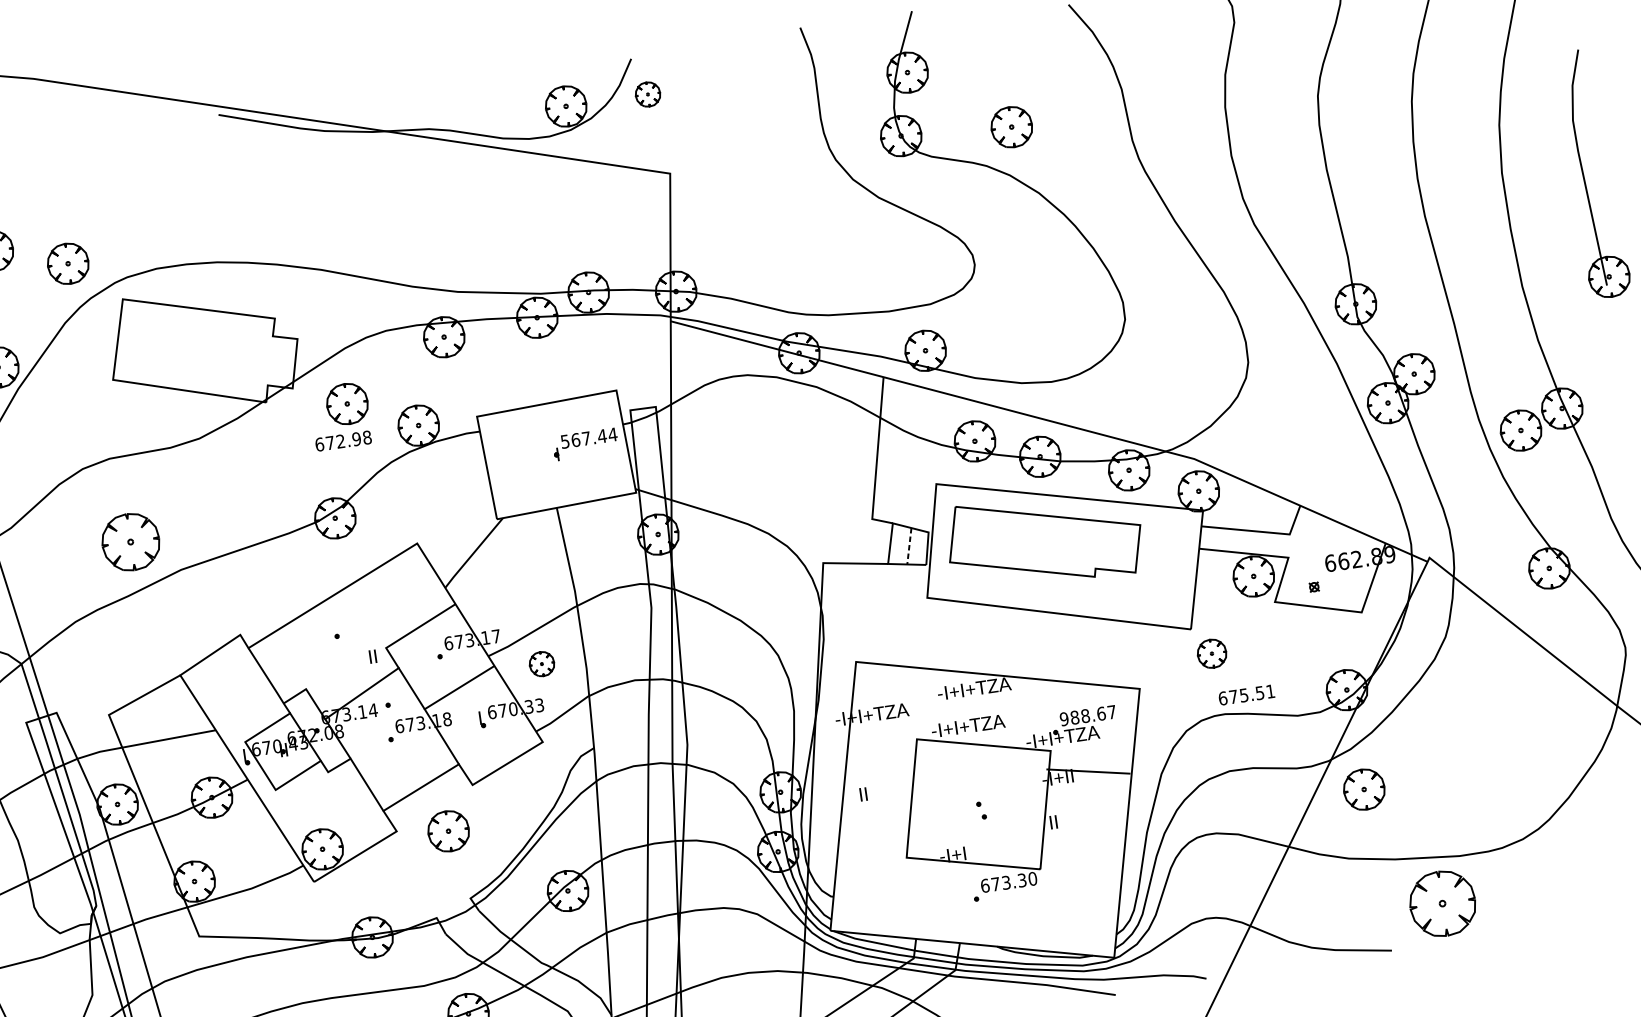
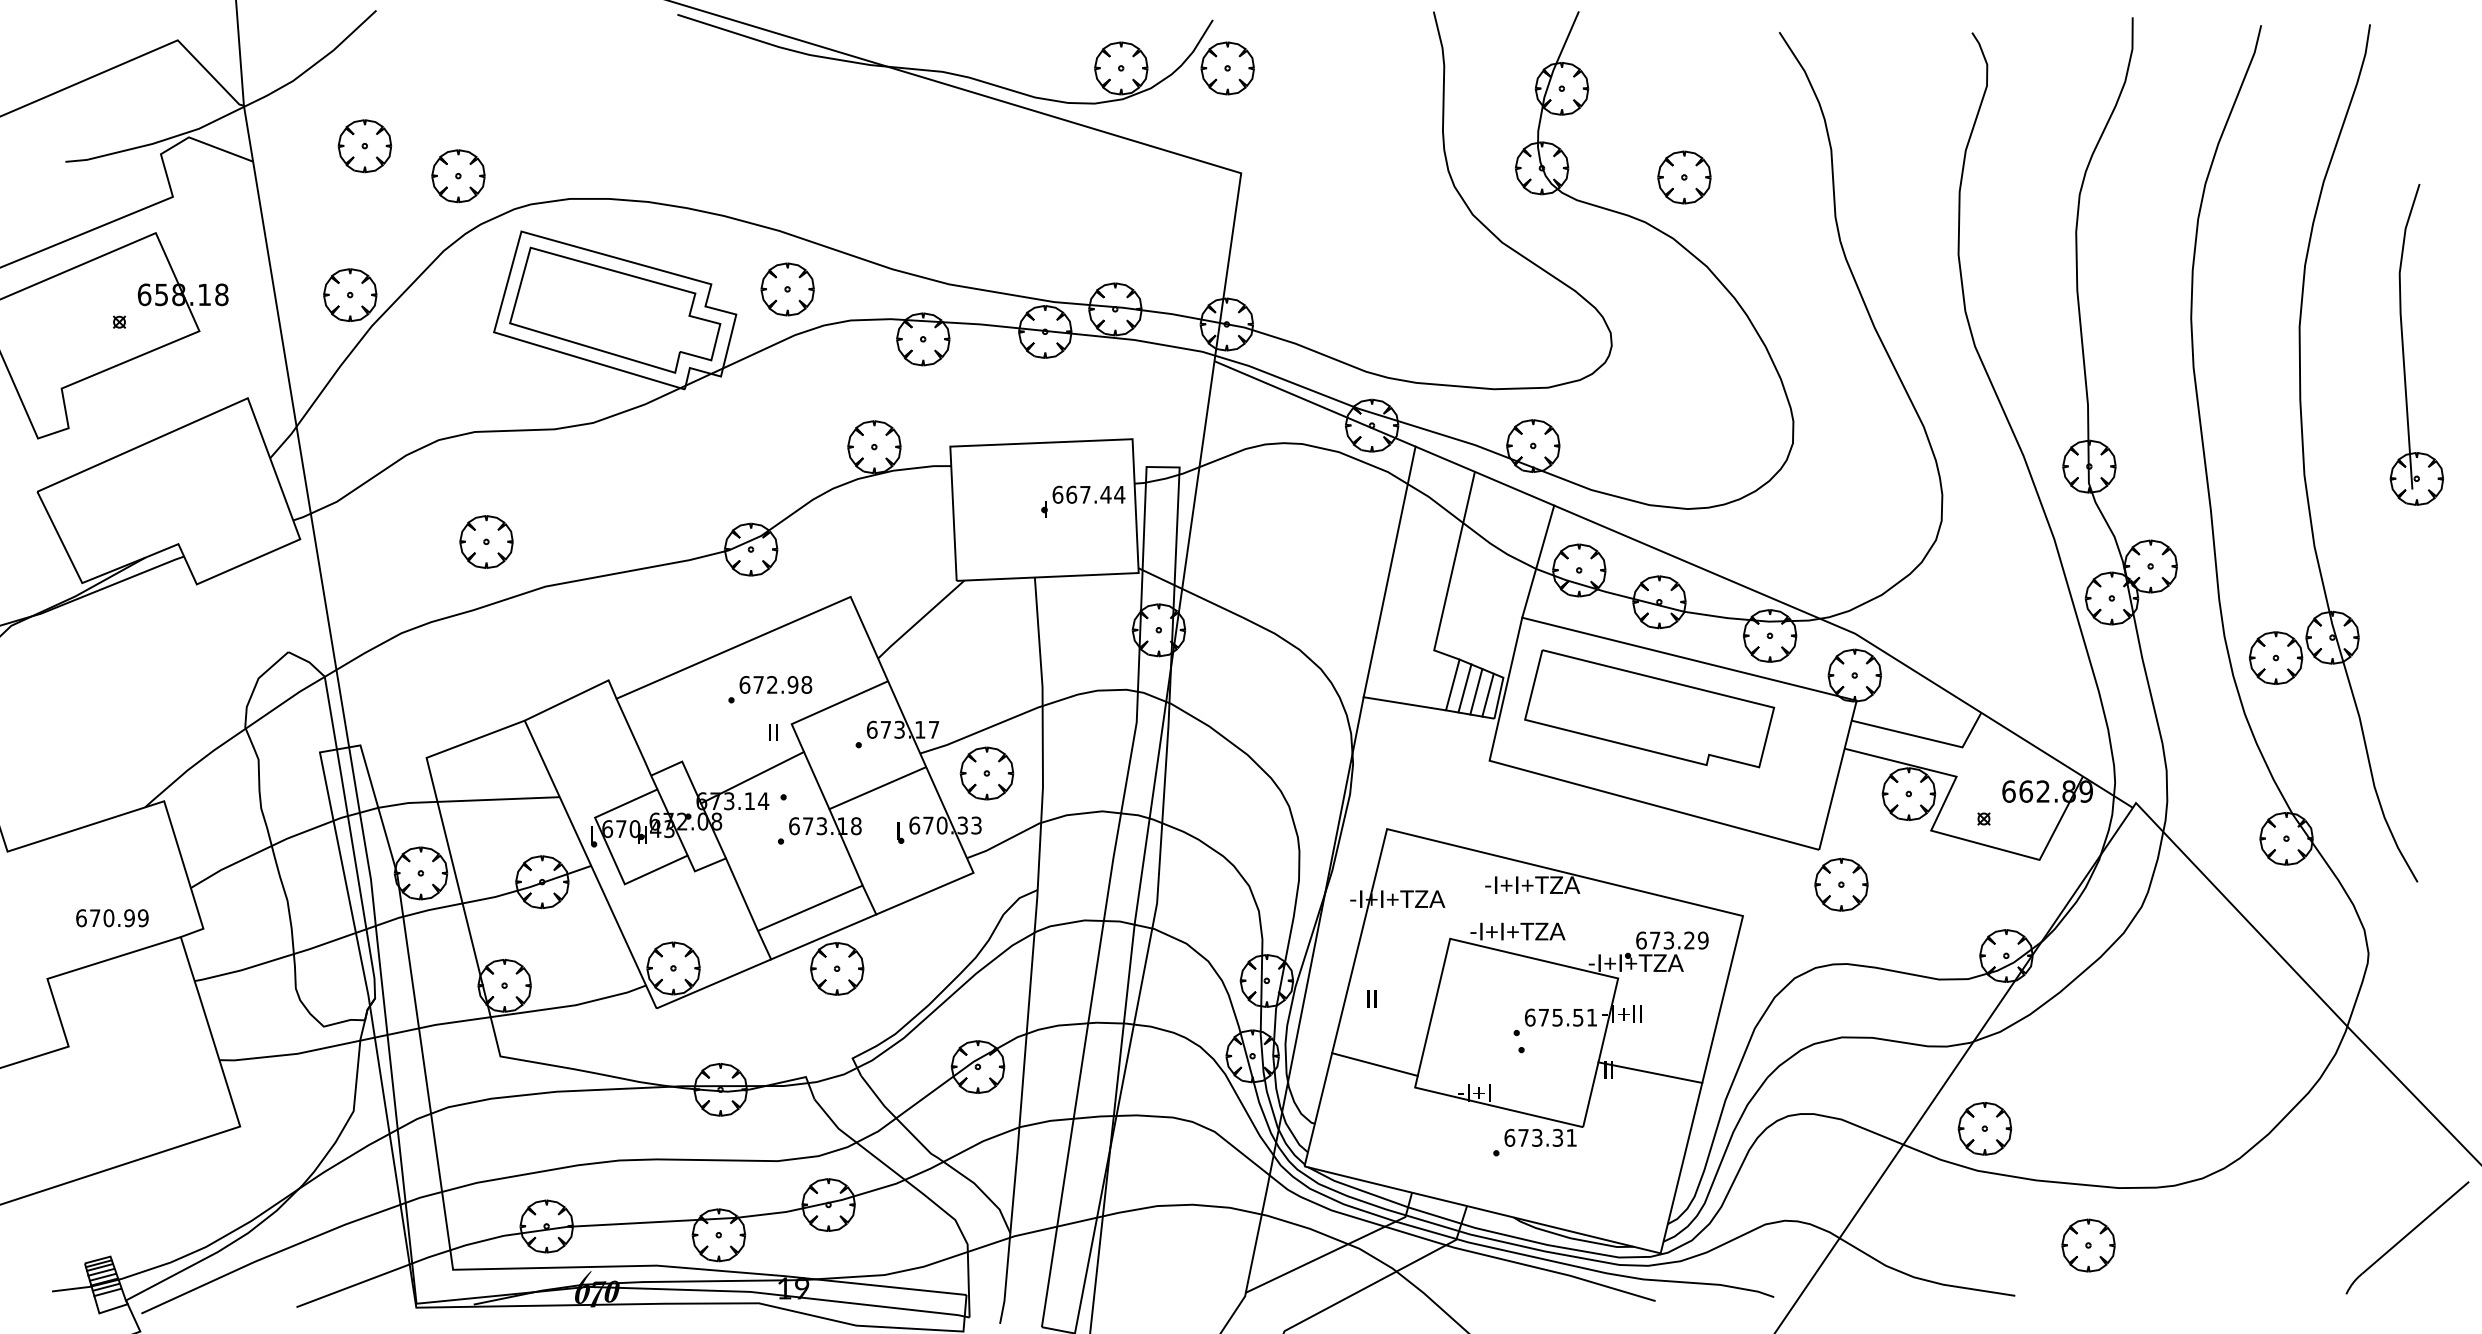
part: (647, 94) -> (1227, 68), size x1.67
part: (203, 348) -> (615, 309), added
part: (347, 404) -> (787, 289), moved
line: (942, 439) -> (1538, 561), added
text: (343, 440) -> (775, 684), moved
text: (564, 441) -> (1057, 494), 567.44 -> 667.44
line: (829, 463) -> (1389, 571), added
part: (130, 541) -> (486, 541), size x0.71
line: (899, 545) -> (1464, 688), added
line: (909, 546) -> (1476, 691), dashed -> solid
line: (918, 547) -> (1487, 694), added
part: (1212, 653) -> (1841, 884), size x1.43
part: (541, 664) -> (986, 773), size x1.67
text: (1246, 694) -> (1560, 1017), moved
text: (1088, 715) -> (1672, 940), 988.67 -> 673.29
line: (1088, 771) -> (1650, 1072), moved
part: (1363, 789) -> (1984, 1128), moved
line: (434, 807) -> (823, 936), added
line: (872, 844) -> (1374, 1064), added
text: (1032, 878) -> (1571, 1137), 673.30 -> 673.31
part: (1442, 903) -> (2088, 1245), size x0.62

